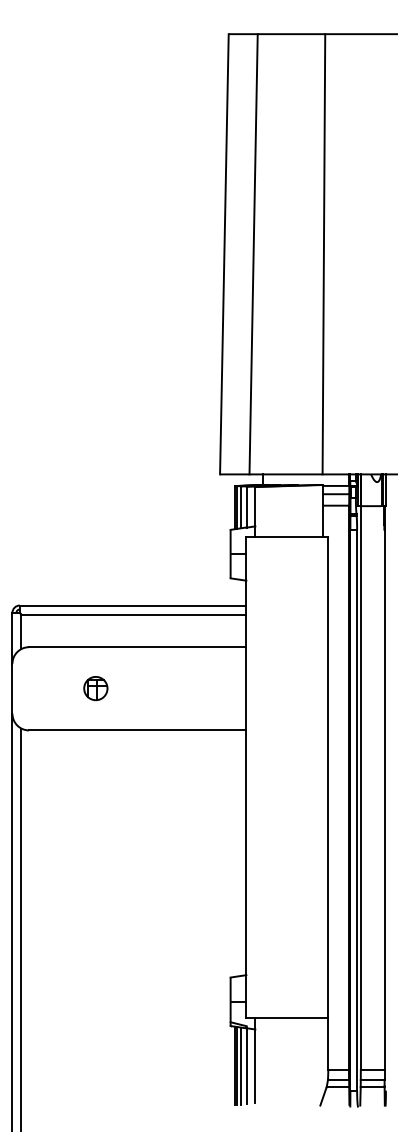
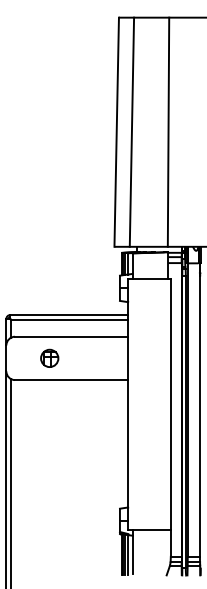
part: (95, 687) -> (49, 357), size x1.43

